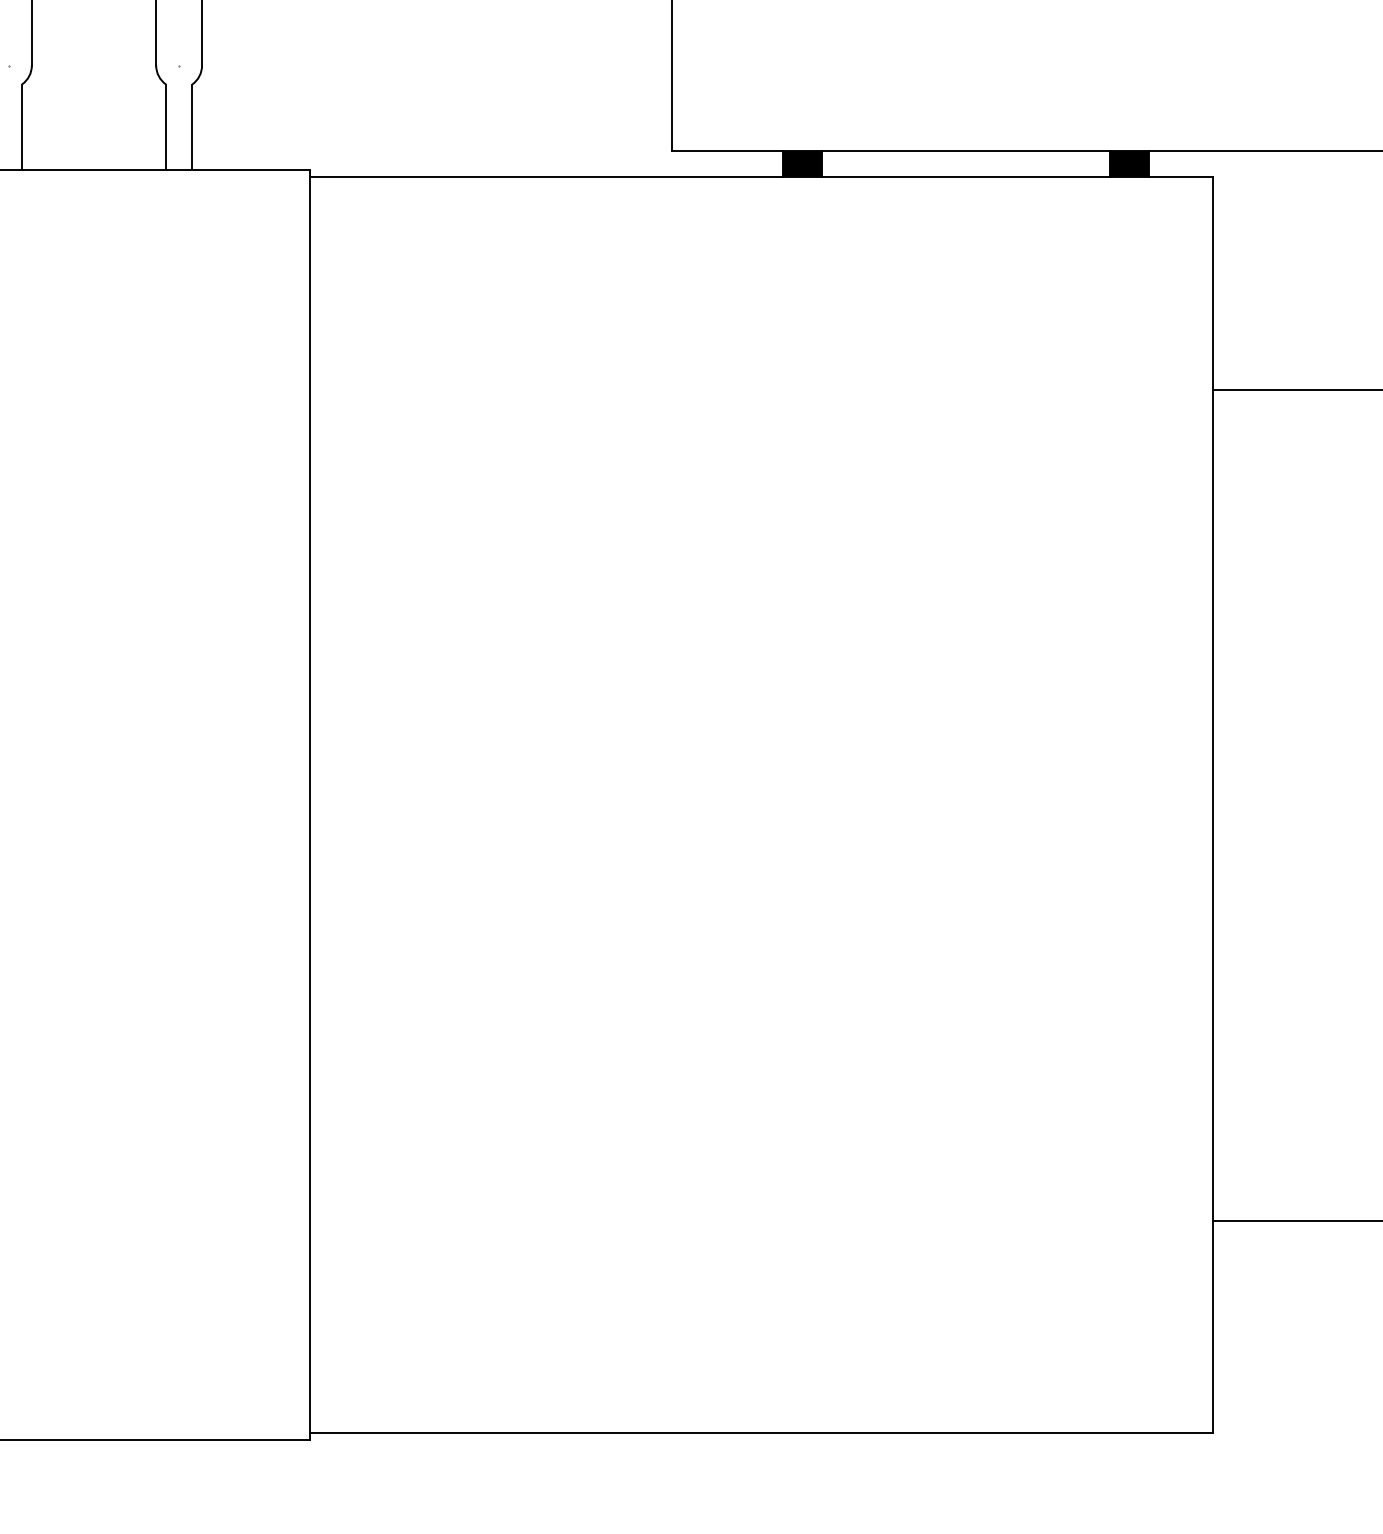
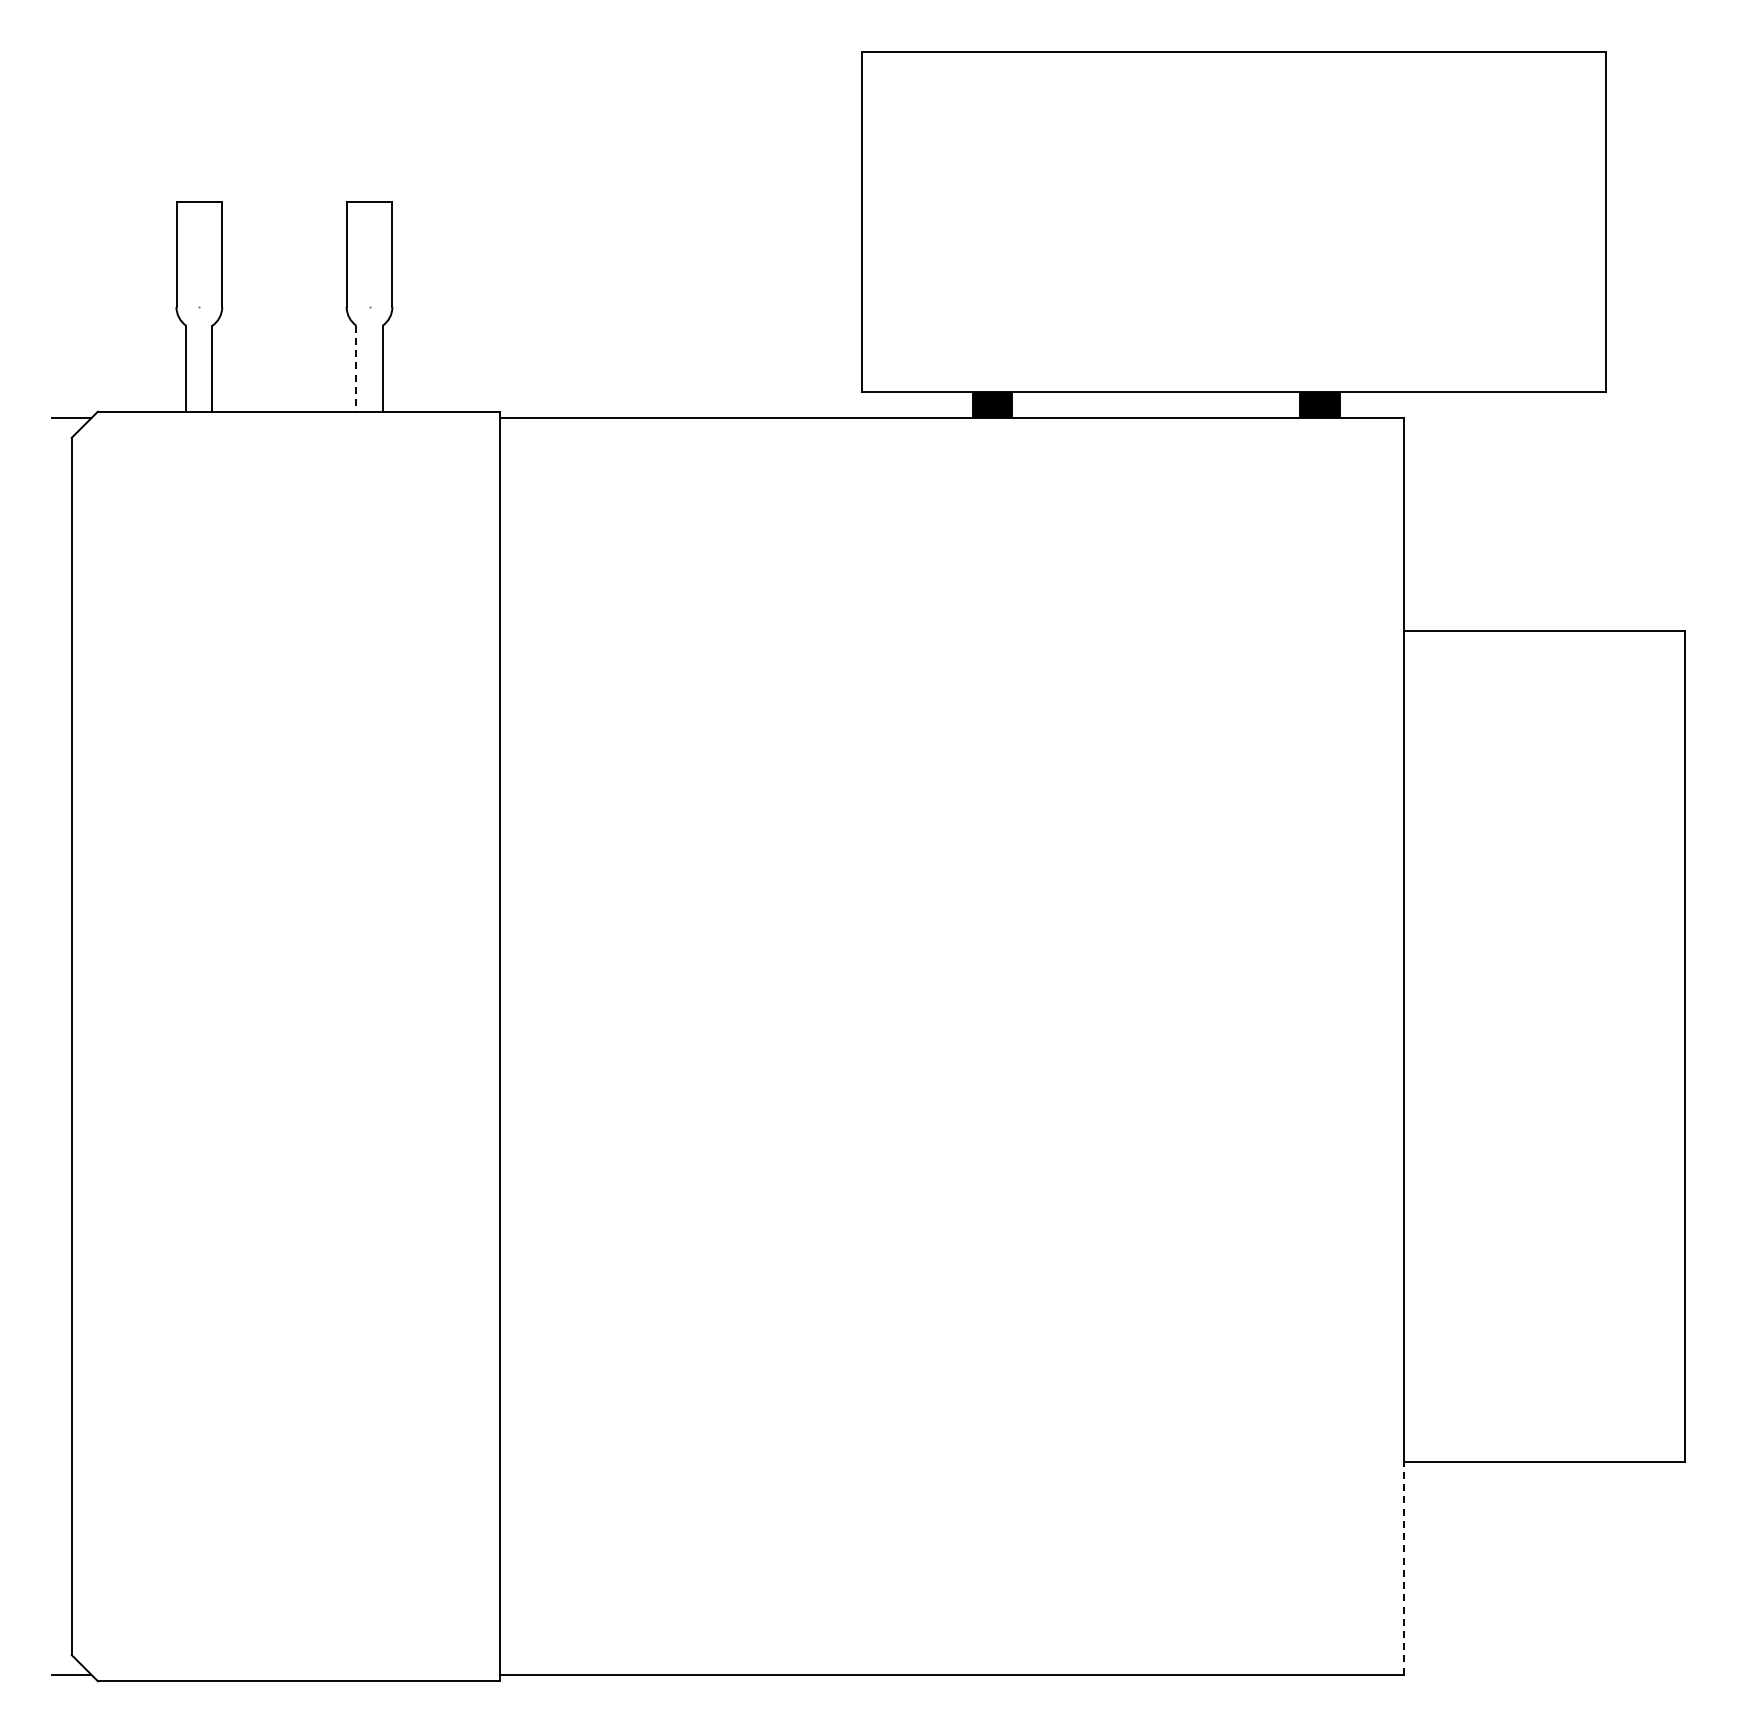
line: (166, 127) -> (356, 368), solid -> dashed
line: (1213, 1326) -> (1403, 1567), solid -> dashed

